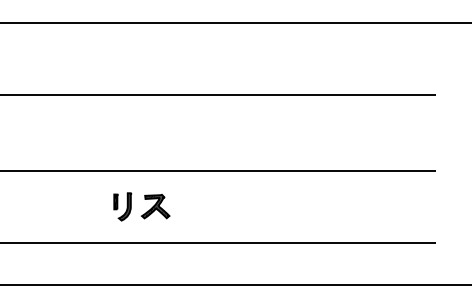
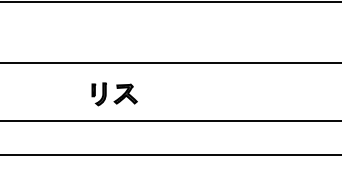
part: (146, 211) -> (118, 98), moved

